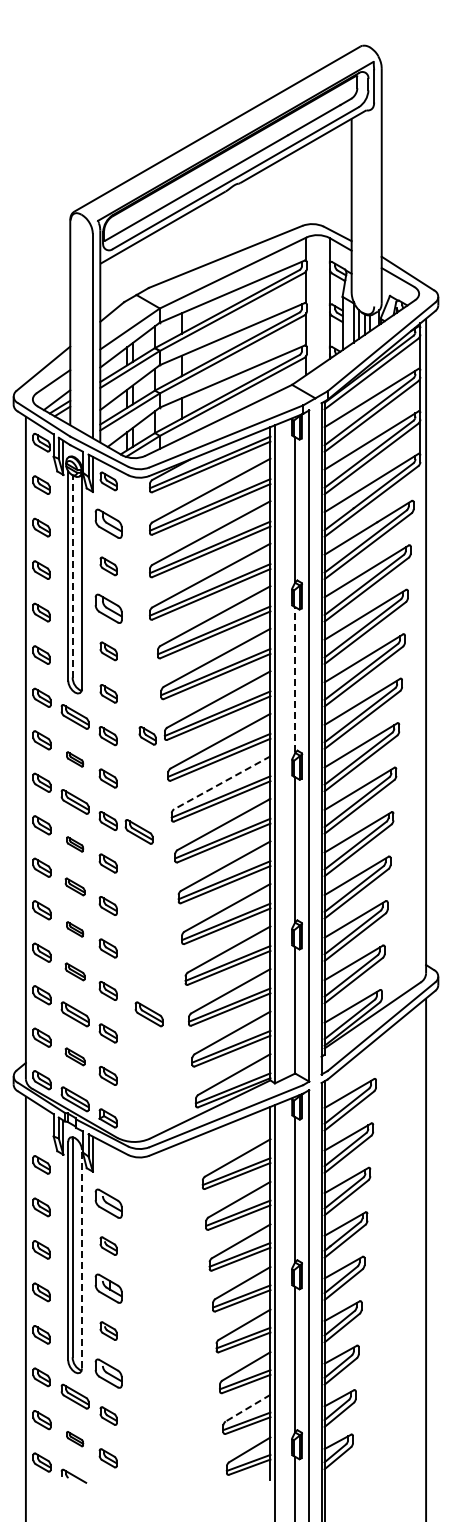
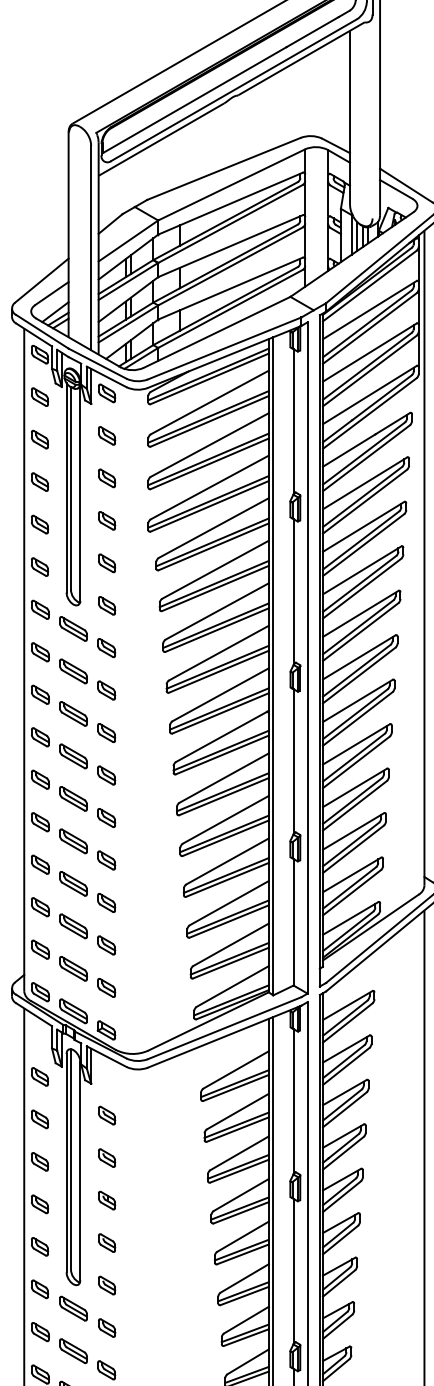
part: (108, 523) -> (106, 435), size x0.62
line: (72, 575) -> (70, 487), dashed -> solid
part: (108, 608) -> (106, 520), size x0.62
line: (295, 679) -> (293, 591), dashed -> solid
part: (147, 735) -> (145, 647), removed
part: (74, 759) -> (72, 671), size x1.67
line: (222, 782) -> (220, 694), dashed -> solid
part: (138, 831) -> (136, 743), removed
part: (74, 844) -> (72, 756), size x1.67
part: (74, 886) -> (72, 798), size x1.43
part: (74, 929) -> (72, 841), size x1.67
part: (74, 971) -> (72, 883), size x1.43
part: (148, 1014) -> (146, 926), removed
part: (74, 1056) -> (72, 968), size x1.43
part: (108, 1203) -> (106, 1115), size x0.62
line: (82, 1258) -> (80, 1170), dashed -> solid
part: (108, 1288) -> (106, 1200), size x0.62
part: (108, 1373) -> (106, 1285), size x0.62
line: (248, 1408) -> (246, 1320), dashed -> solid
part: (74, 1438) -> (72, 1350), size x1.67

